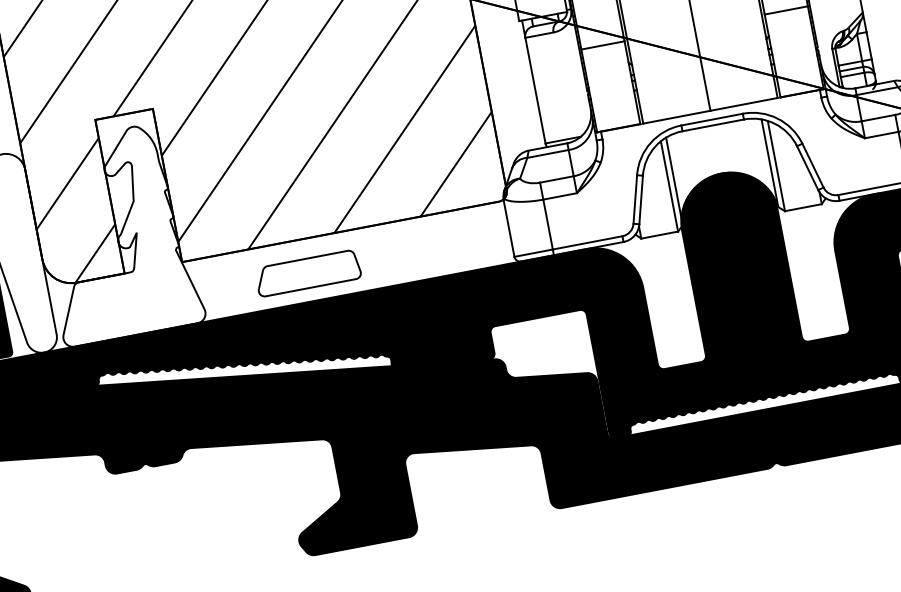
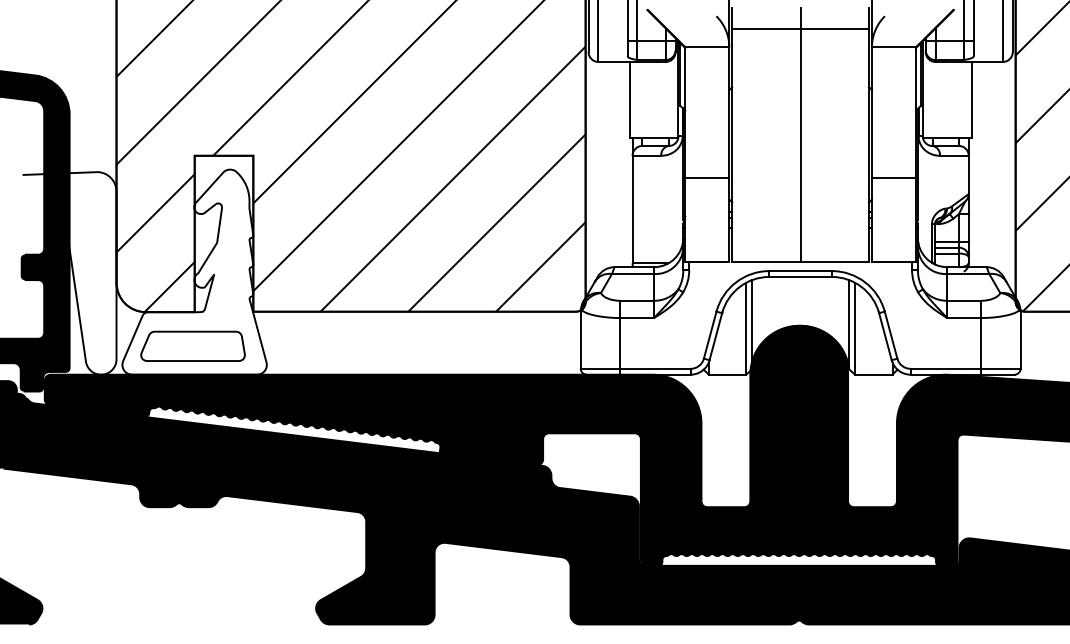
part: (307, 272) -> (192, 345), moved

